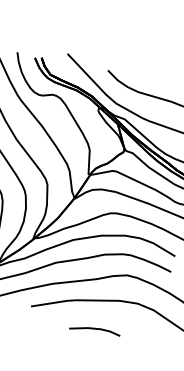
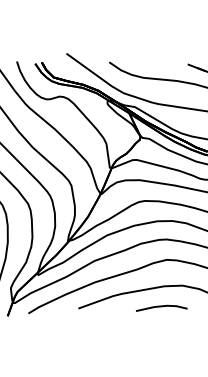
line: (94, 329) -> (161, 307), moved

